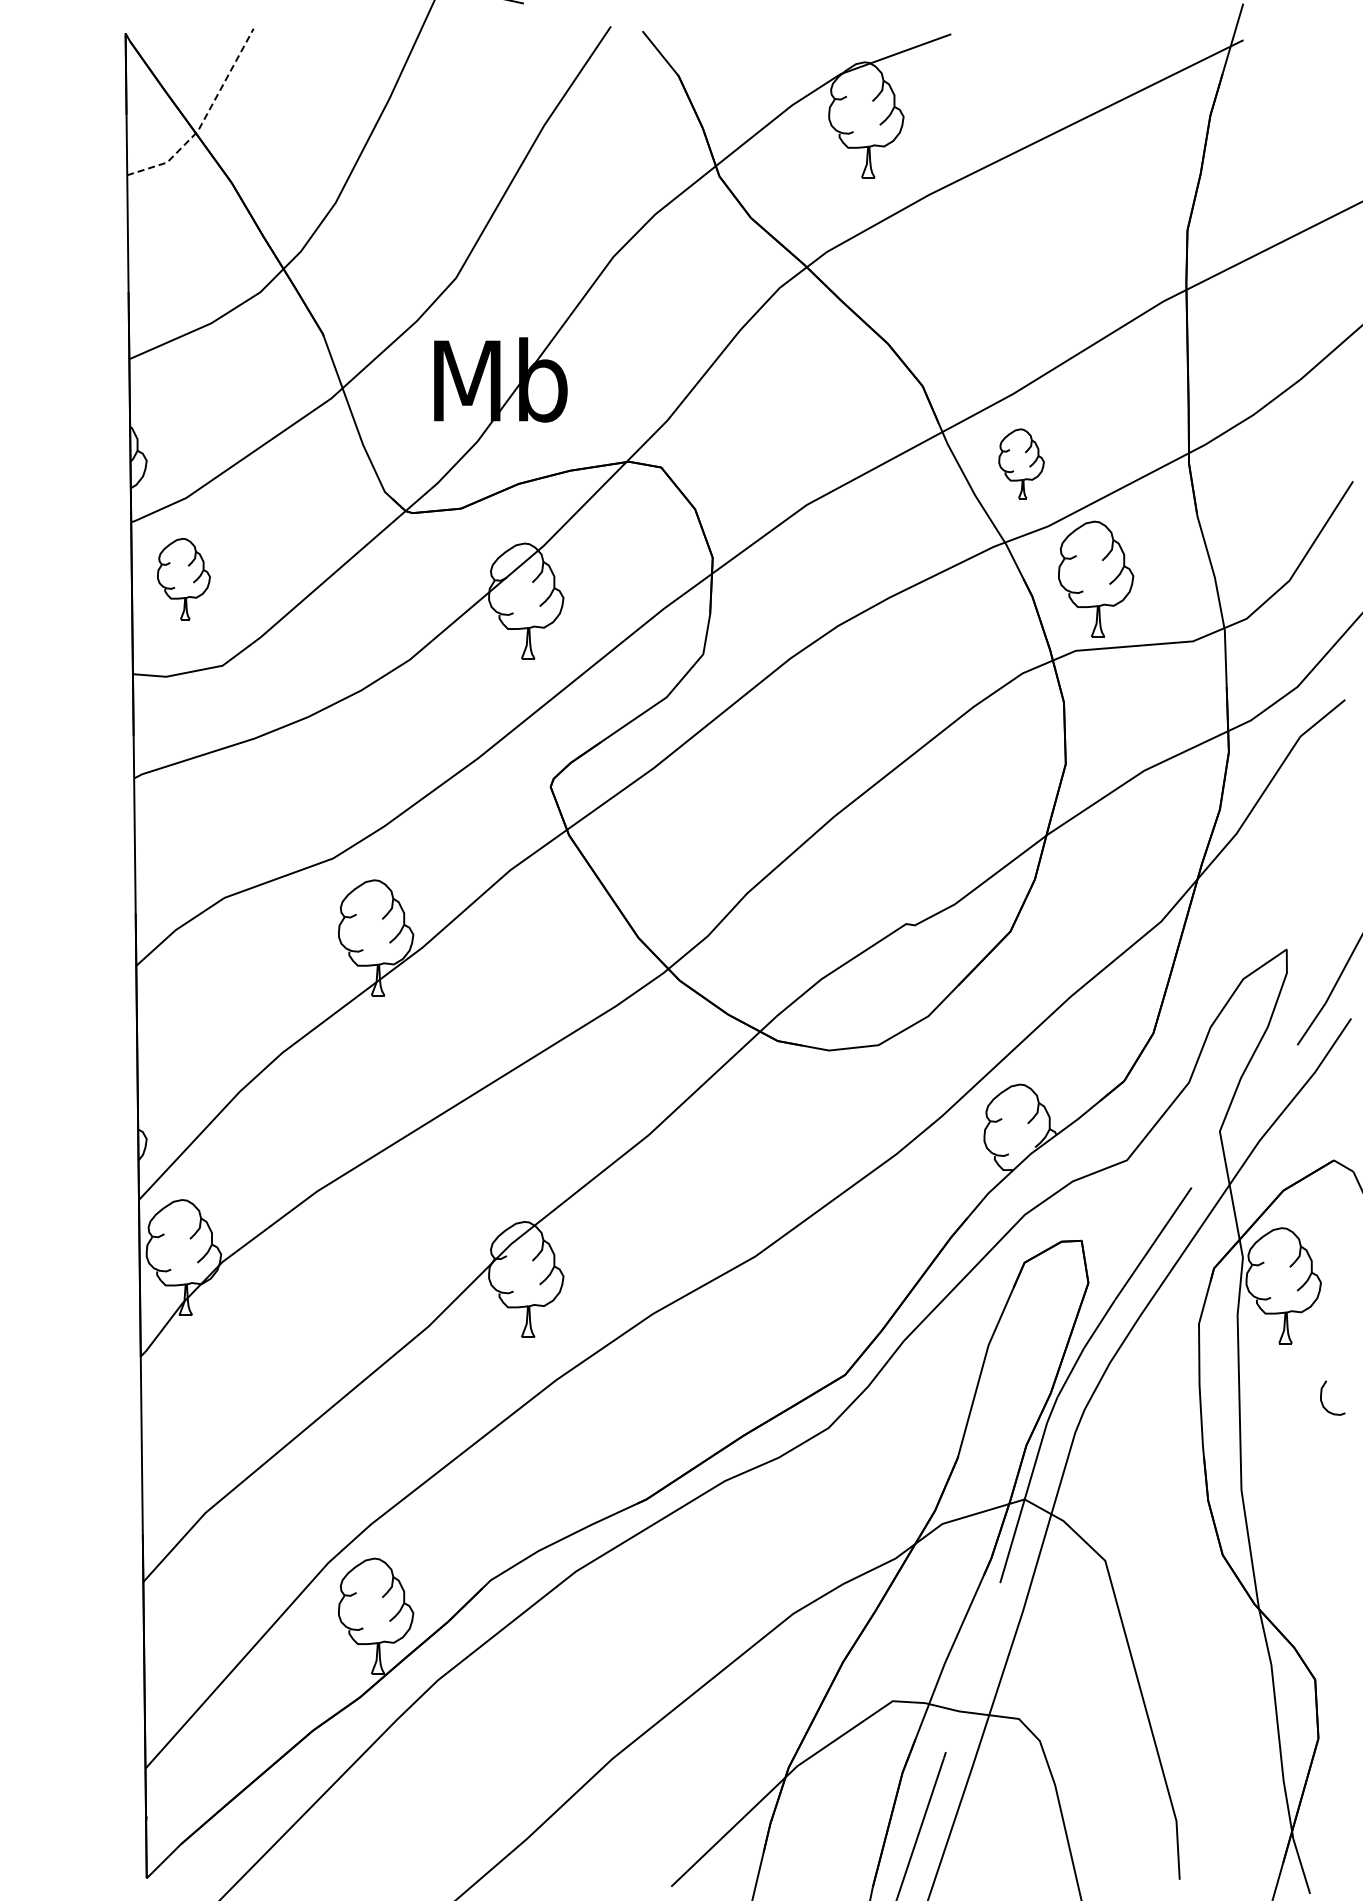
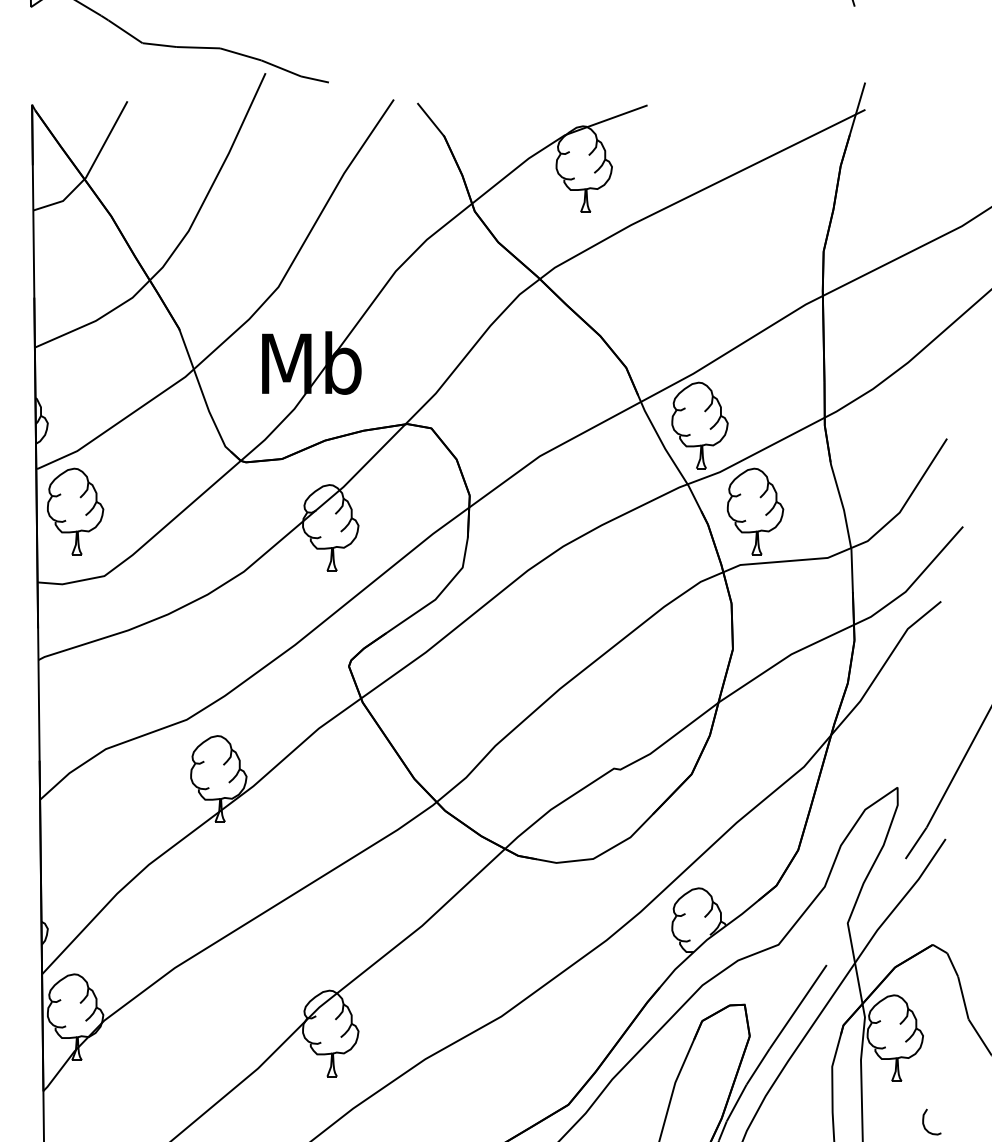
line: (204, 118) -> (90, 168), dashed -> solid
part: (1021, 463) -> (699, 425), size x1.67
part: (183, 578) -> (75, 511), size x1.43

